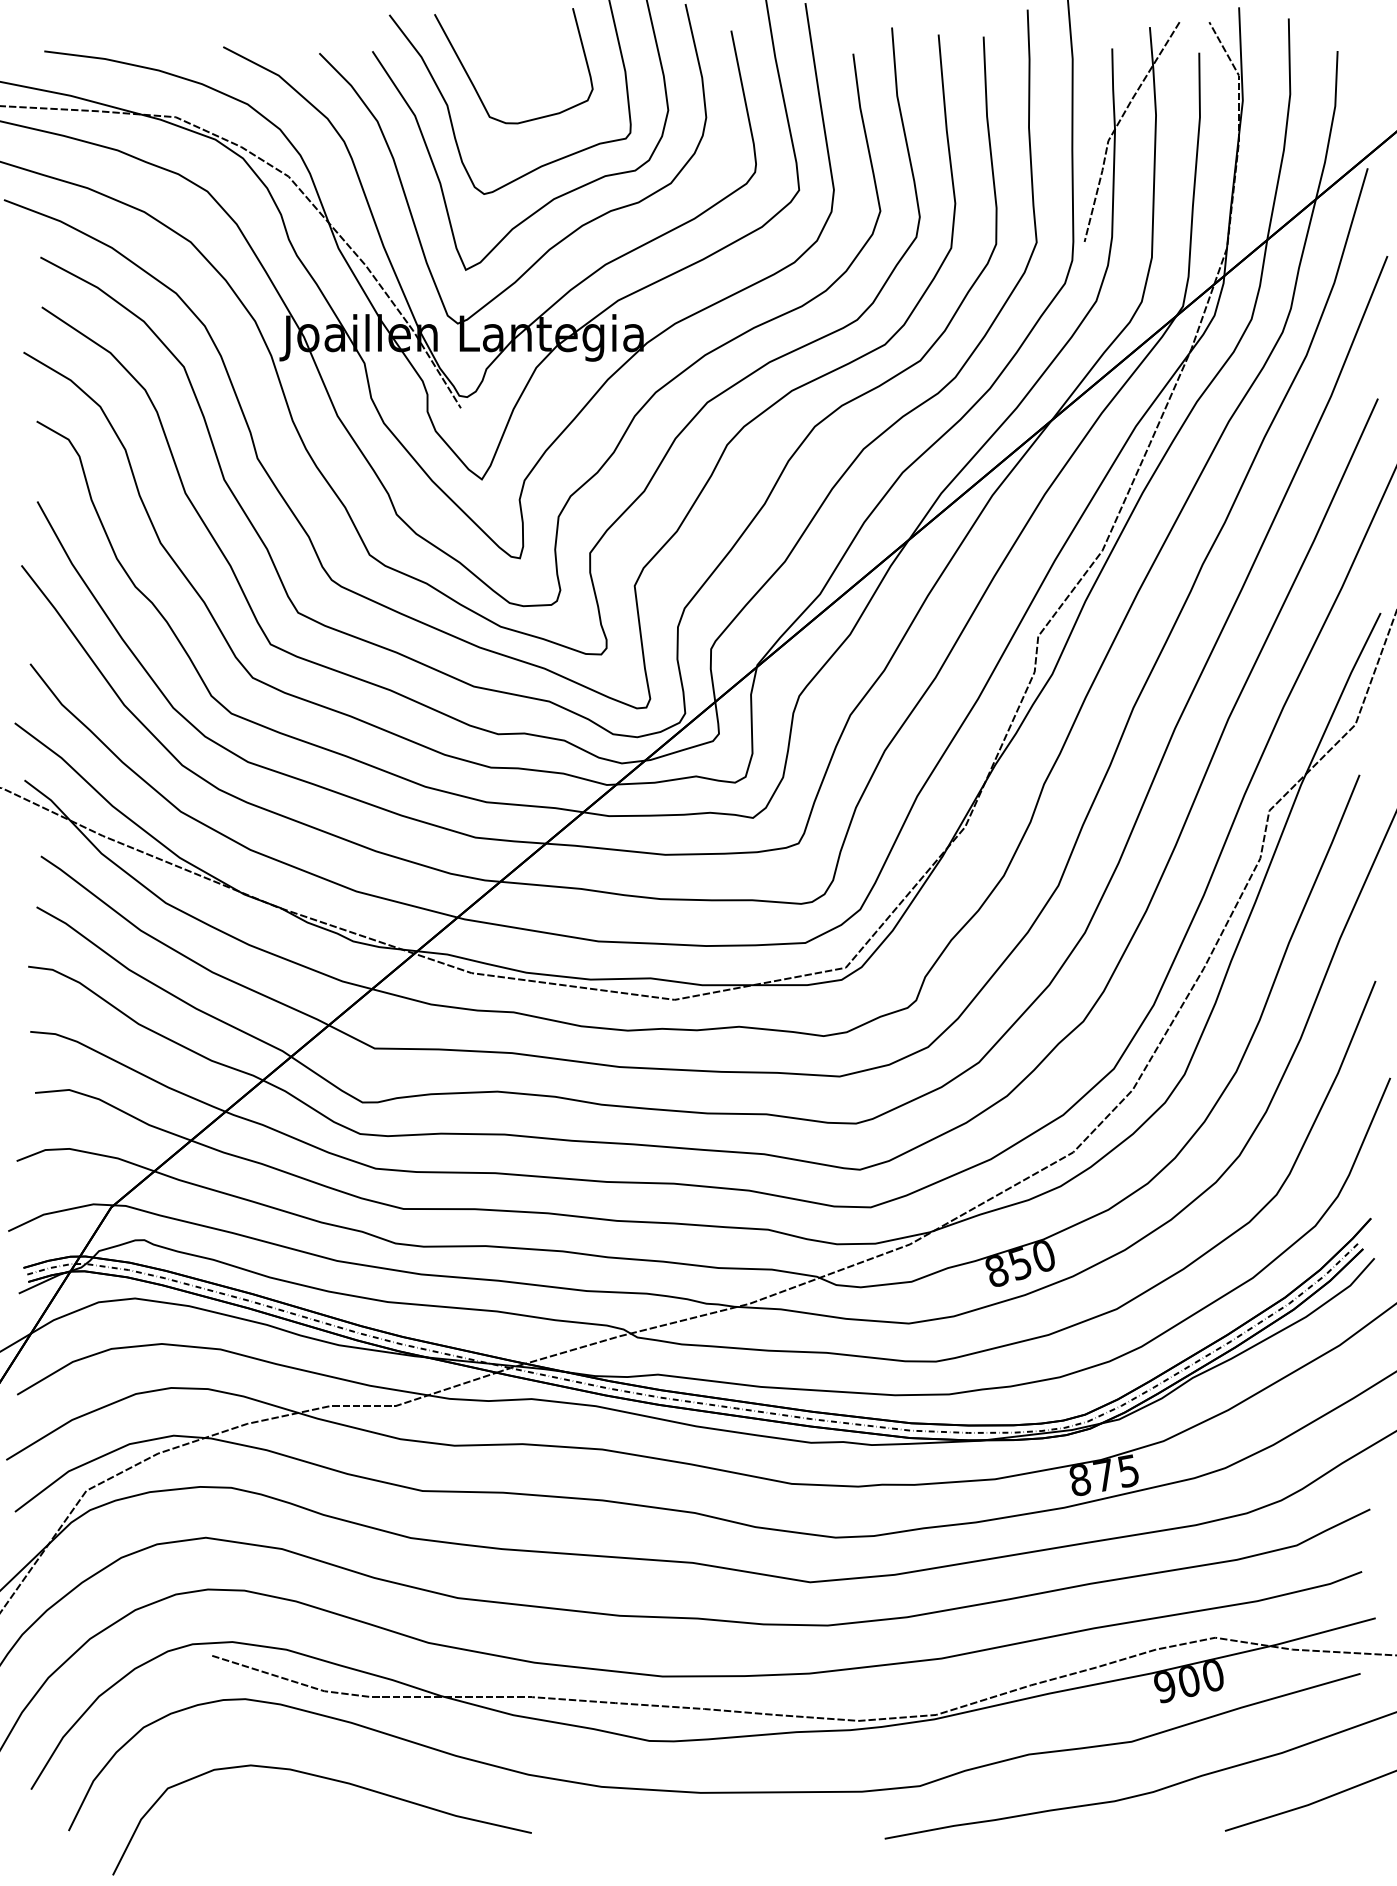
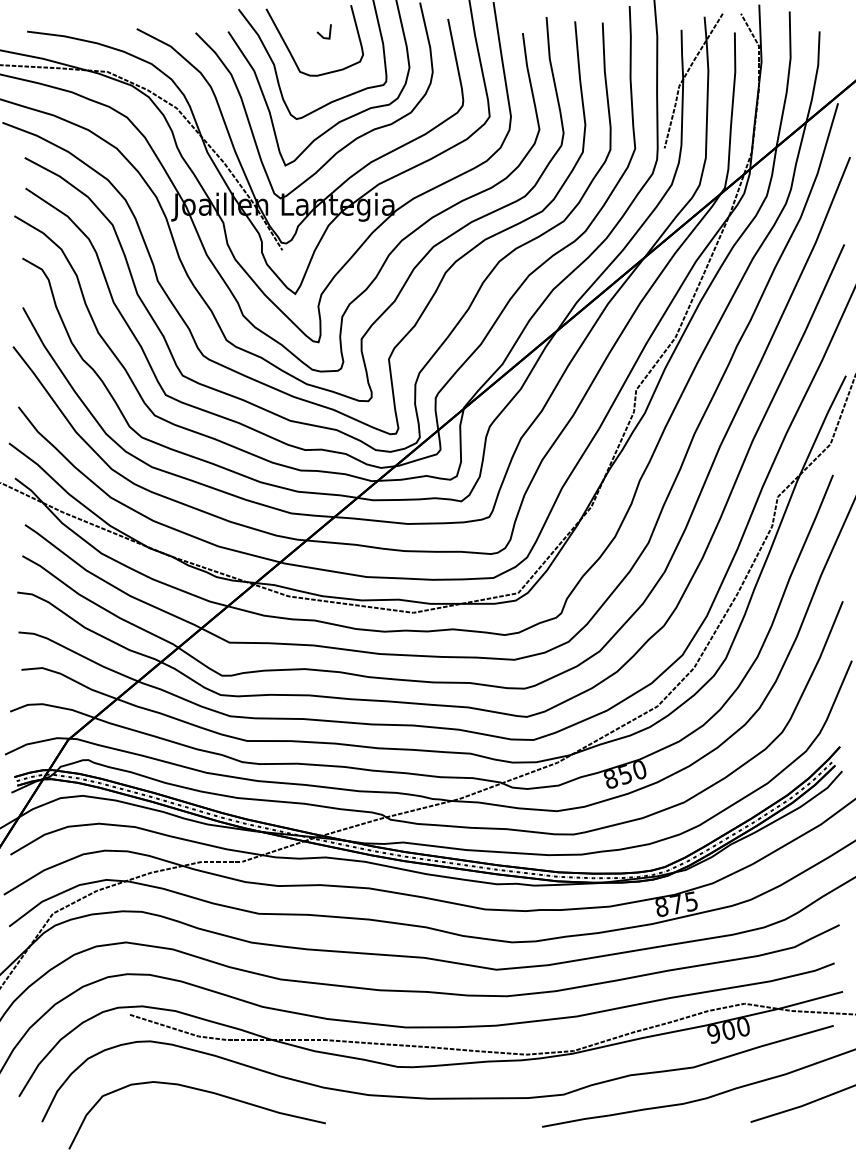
line: (523, 54) -> (320, 33), added

